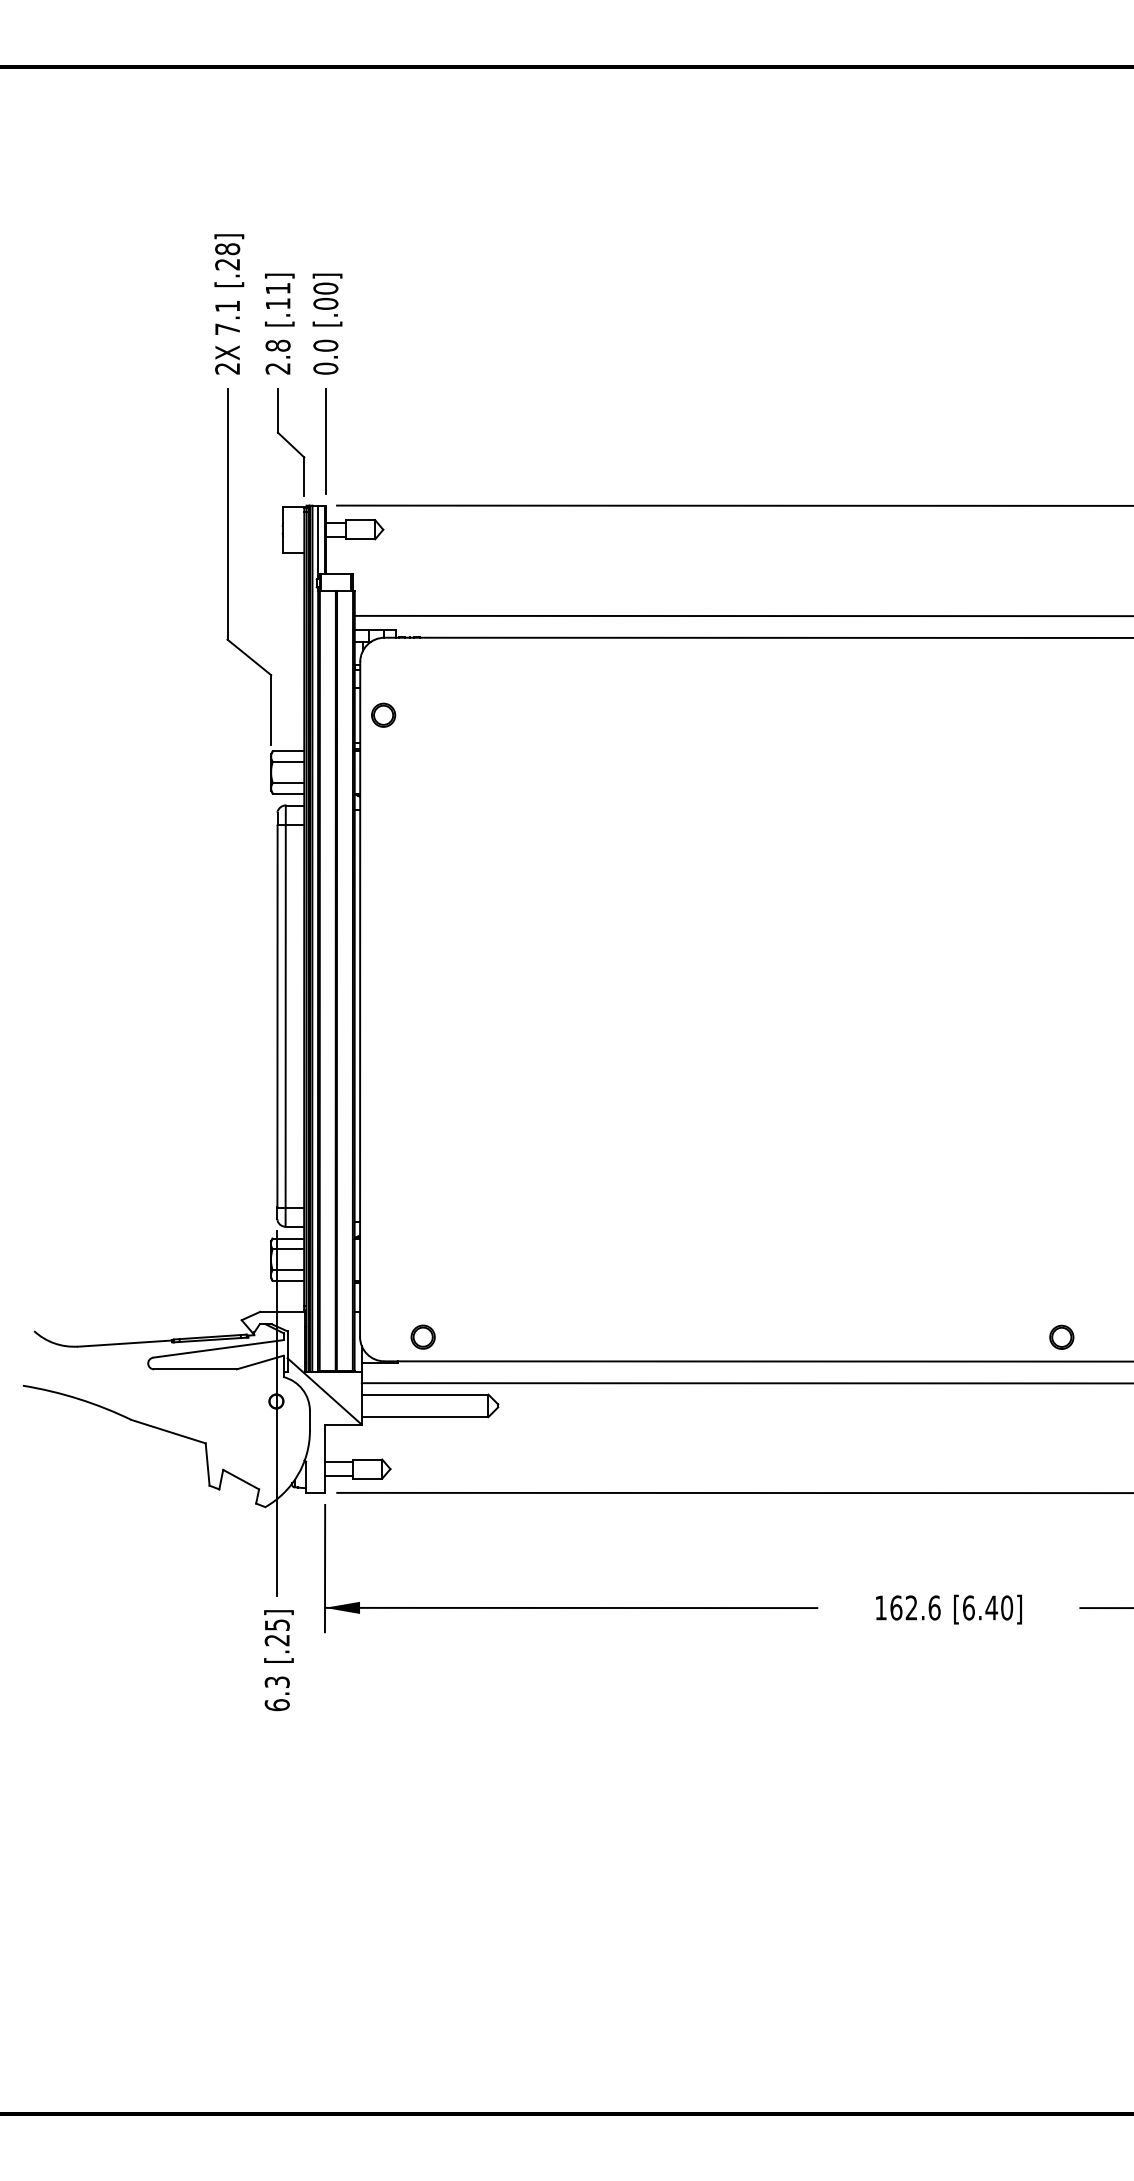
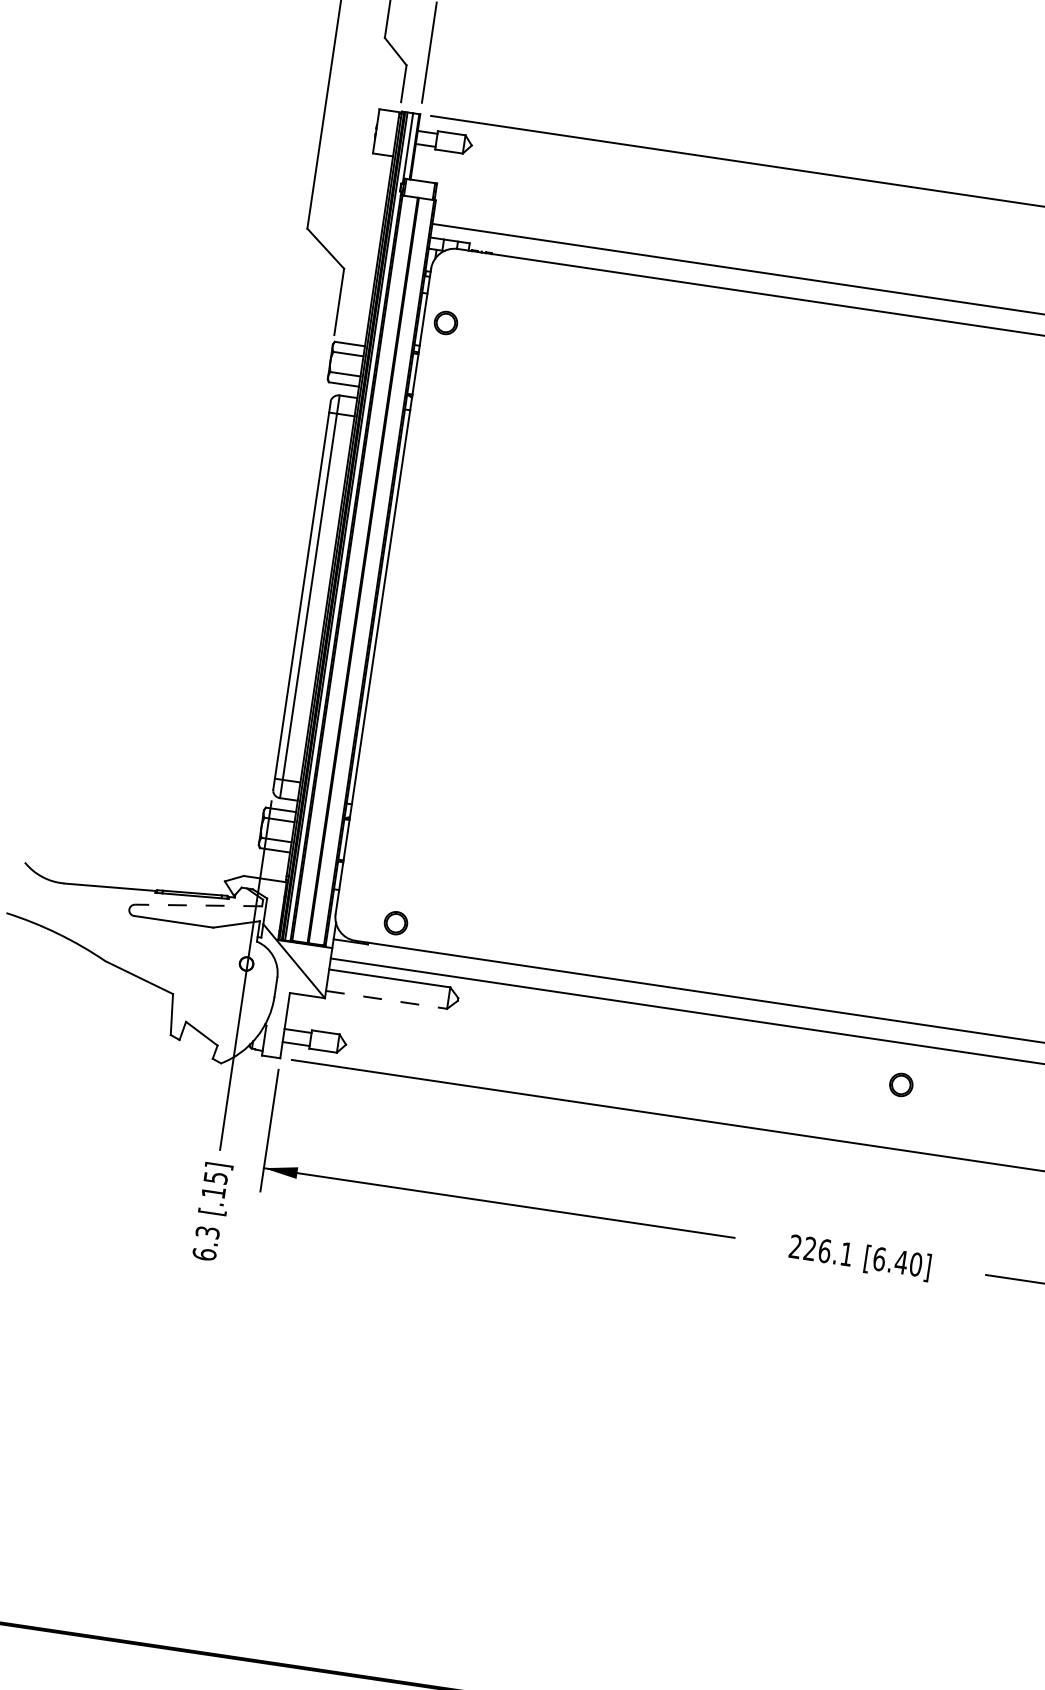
part: (1061, 1336) -> (901, 1084), moved
line: (218, 1348) -> (198, 905), solid -> dashed
line: (425, 1417) -> (386, 1000), solid -> dashed
text: (907, 1607) -> (820, 1250), 162.6 -> 226.1
text: (276, 1640) -> (212, 1192), [.25] -> [.15]

